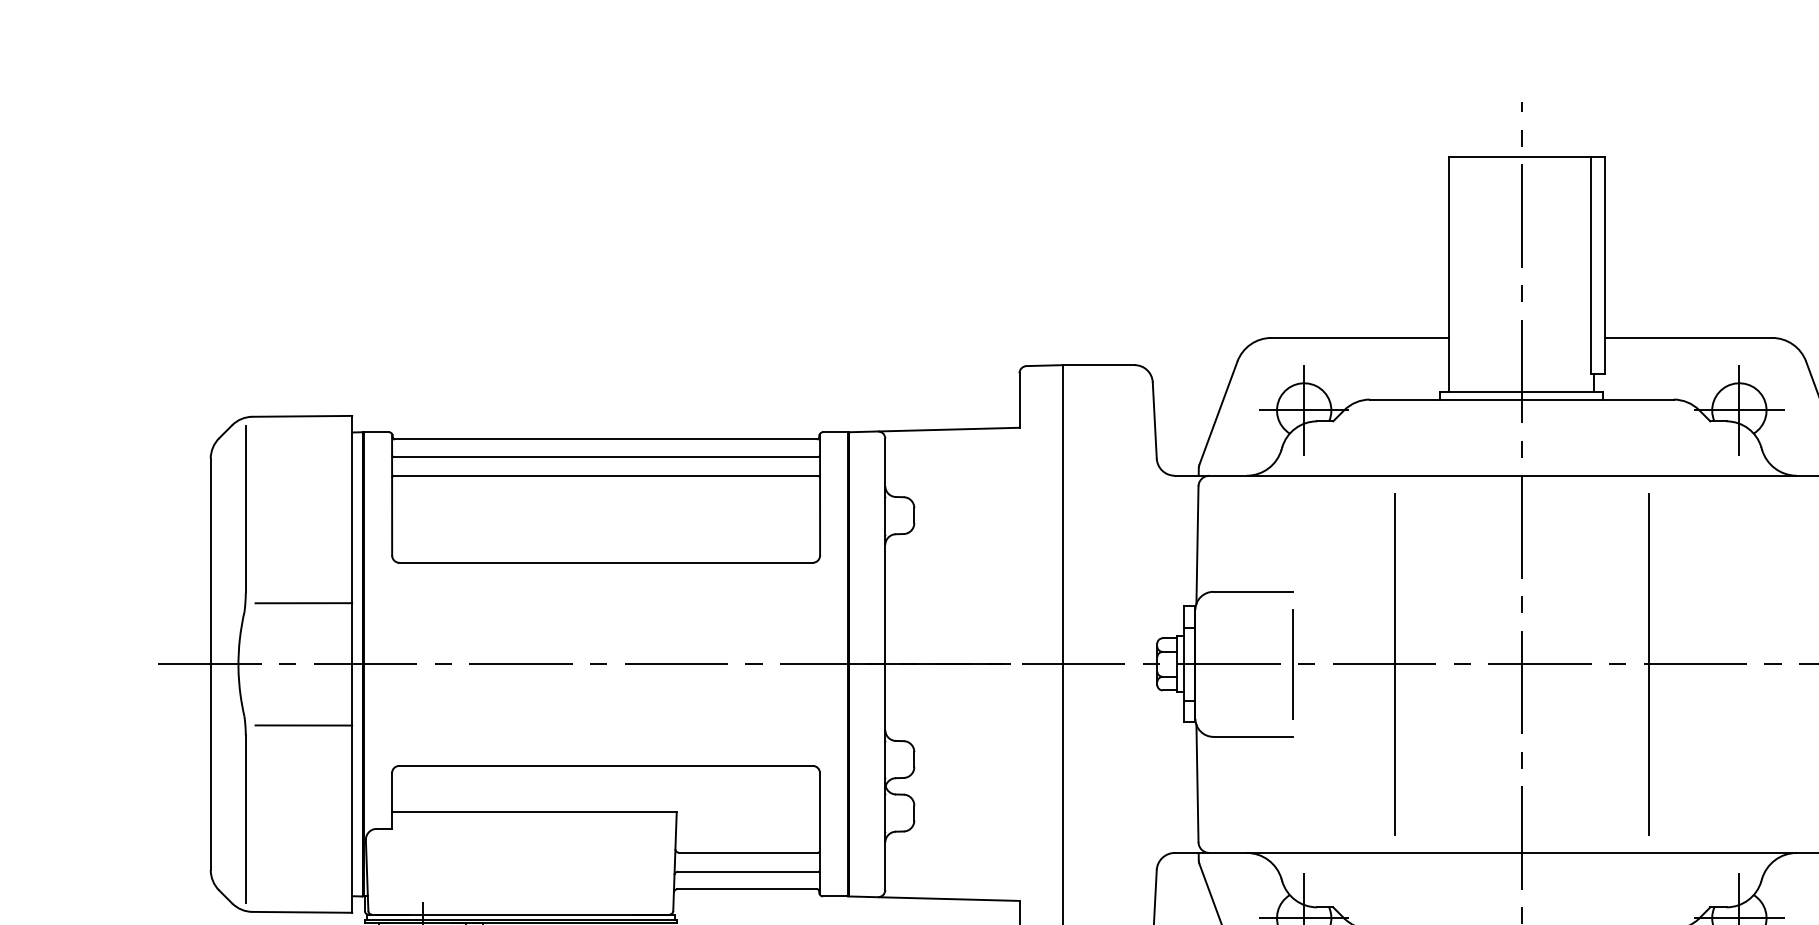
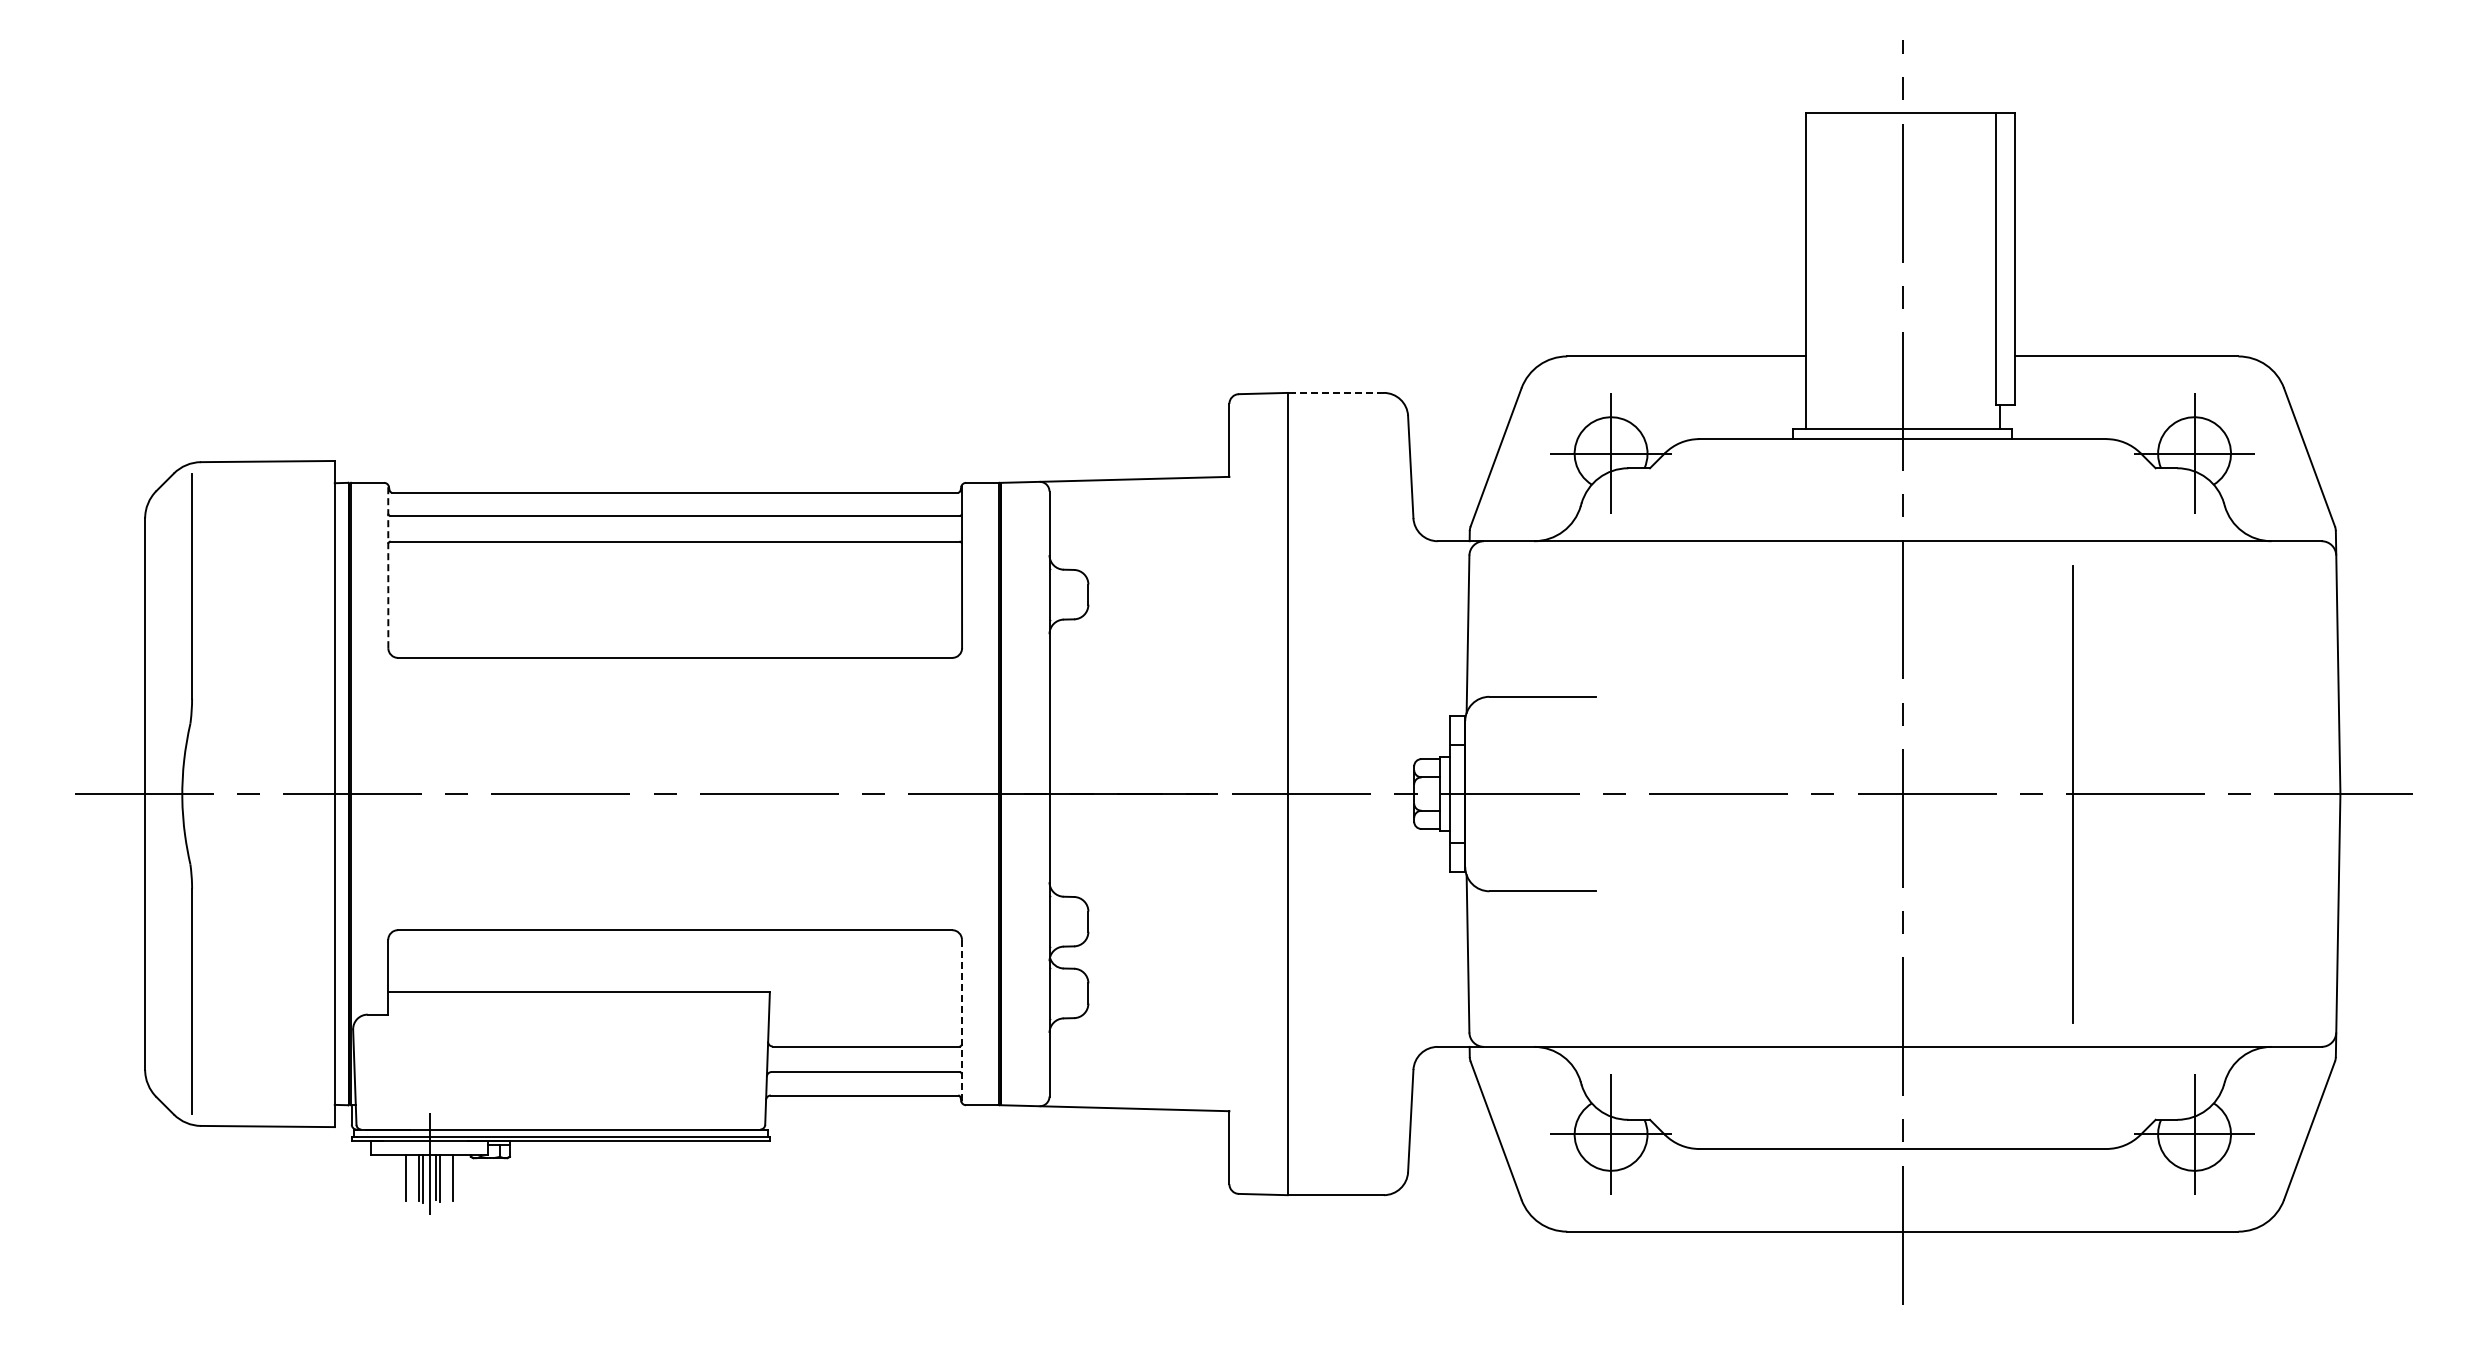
line: (1098, 364) -> (1335, 392), solid -> dashed
line: (392, 494) -> (388, 566), solid -> dashed
line: (303, 603) -> (269, 712), removed
line: (1292, 663) -> (1595, 793), removed
line: (1394, 663) -> (1732, 793), removed
line: (303, 725) -> (269, 875), removed
line: (819, 834) -> (961, 1021), solid -> dashed

